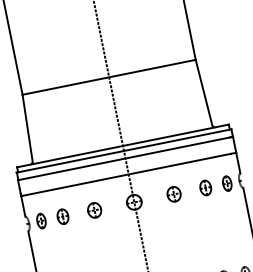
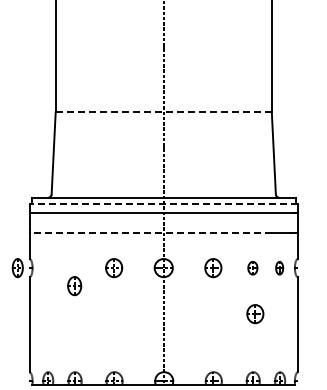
line: (109, 77) -> (164, 112), solid -> dashed
line: (123, 151) -> (163, 204), solid -> dashed
line: (118, 176) -> (150, 233), solid -> dashed
part: (227, 183) -> (279, 268), size x0.7
part: (205, 188) -> (252, 268), size x0.7
part: (62, 217) -> (74, 286), moved
part: (41, 221) -> (17, 268), moved
part: (215, 224) -> (255, 314), added

